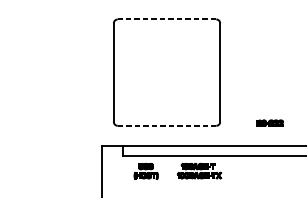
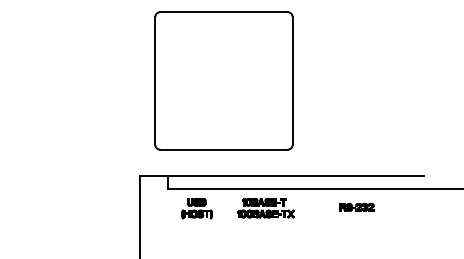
line: (166, 19) -> (223, 12), dashed -> solid
part: (269, 123) -> (356, 207), moved
line: (166, 125) -> (223, 149), dashed -> solid

